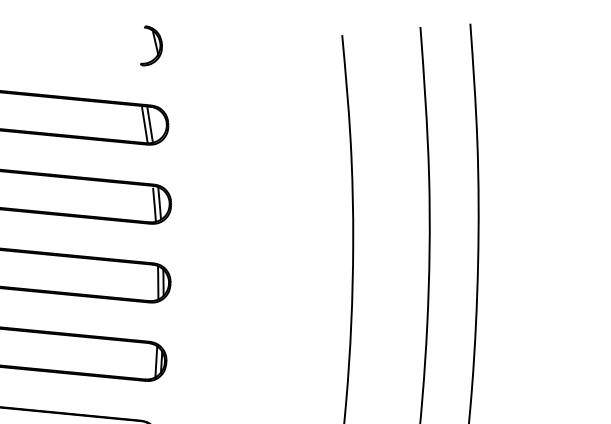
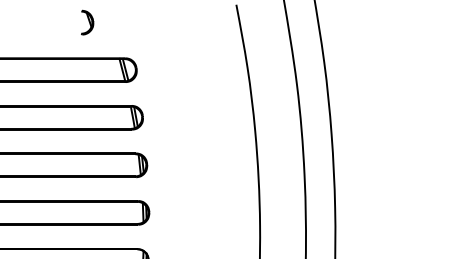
part: (152, 46) -> (87, 22), moved

